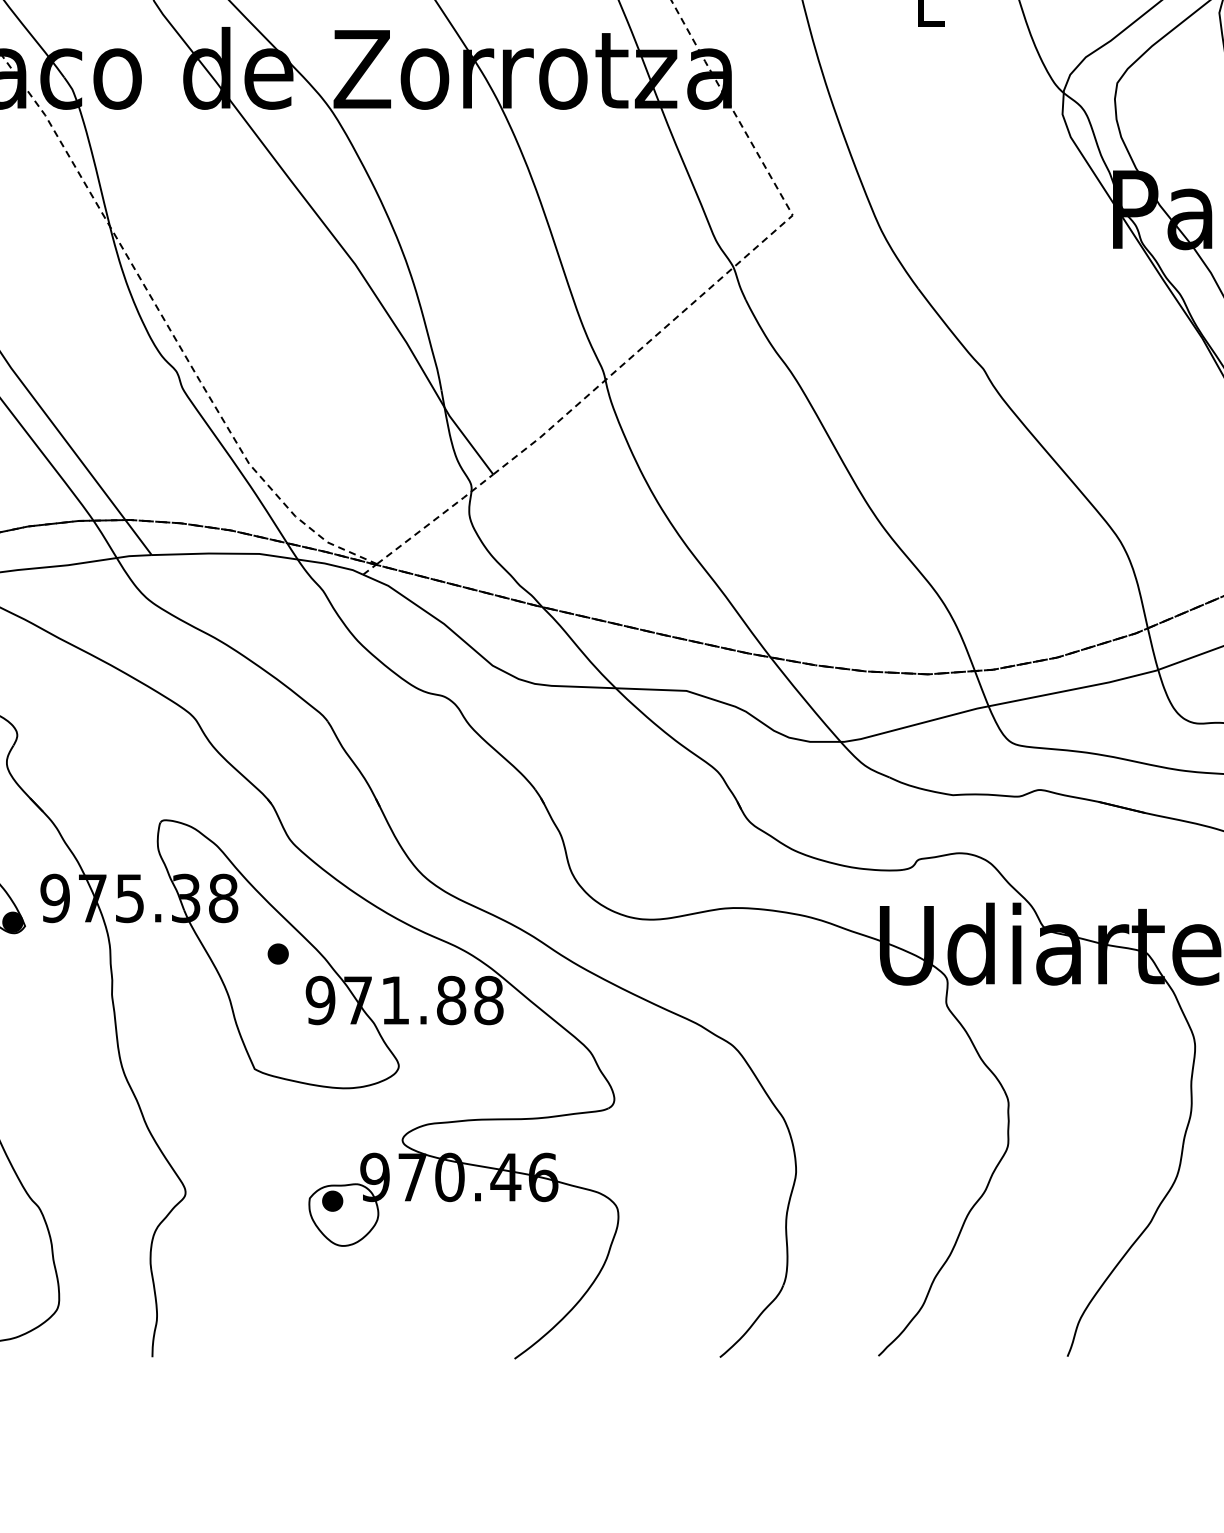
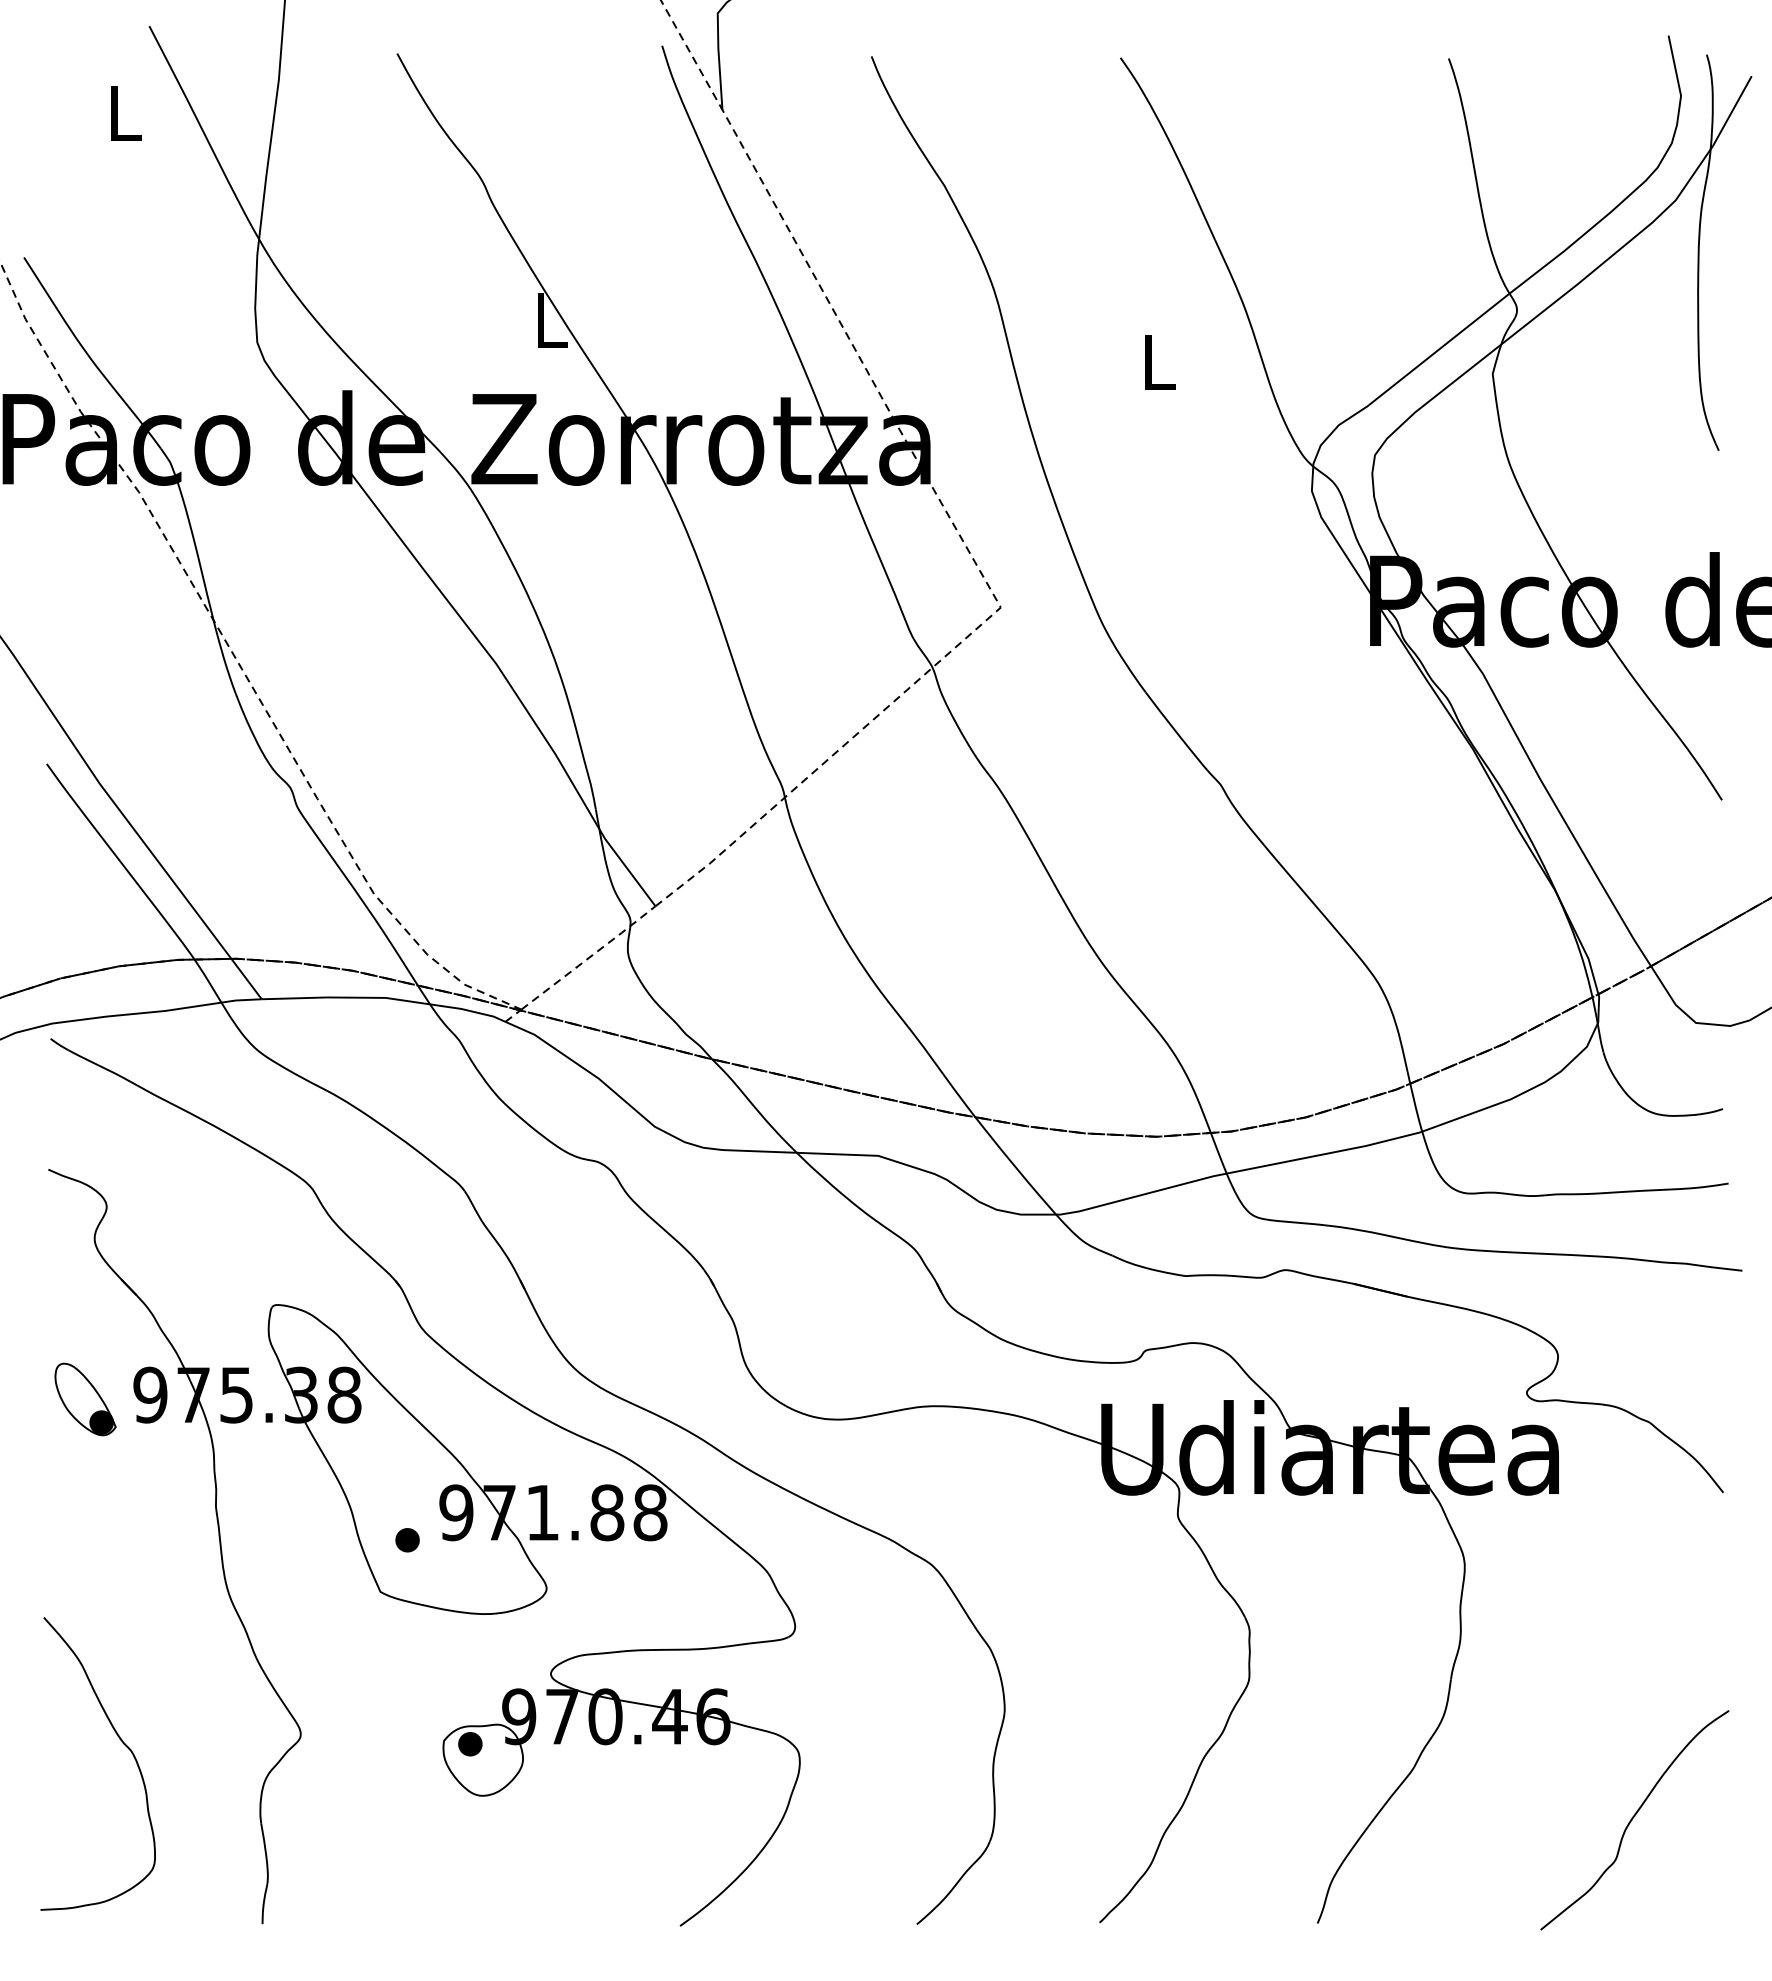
part: (278, 954) -> (407, 1540), moved

